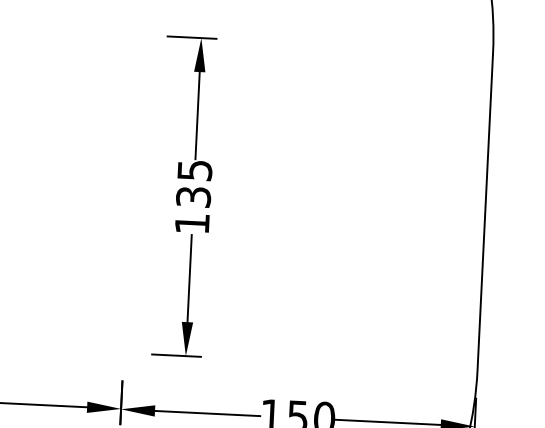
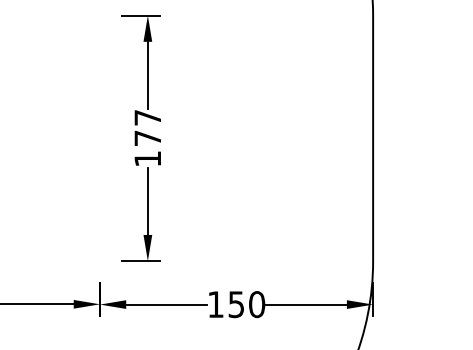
text: (193, 184) -> (147, 128), 135 -> 177

